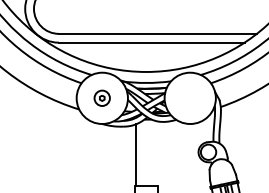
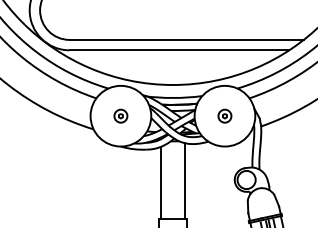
part: (102, 98) -> (121, 116), size x0.71
part: (189, 98) -> (224, 116), added
line: (156, 153) -> (185, 181), added

